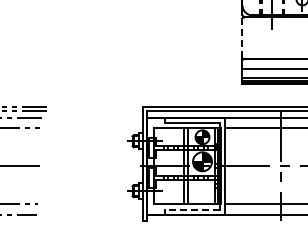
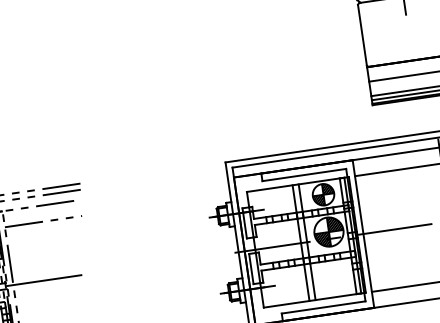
line: (242, 38) -> (362, 35), dashed -> solid
line: (191, 209) -> (322, 307), dashed -> solid

